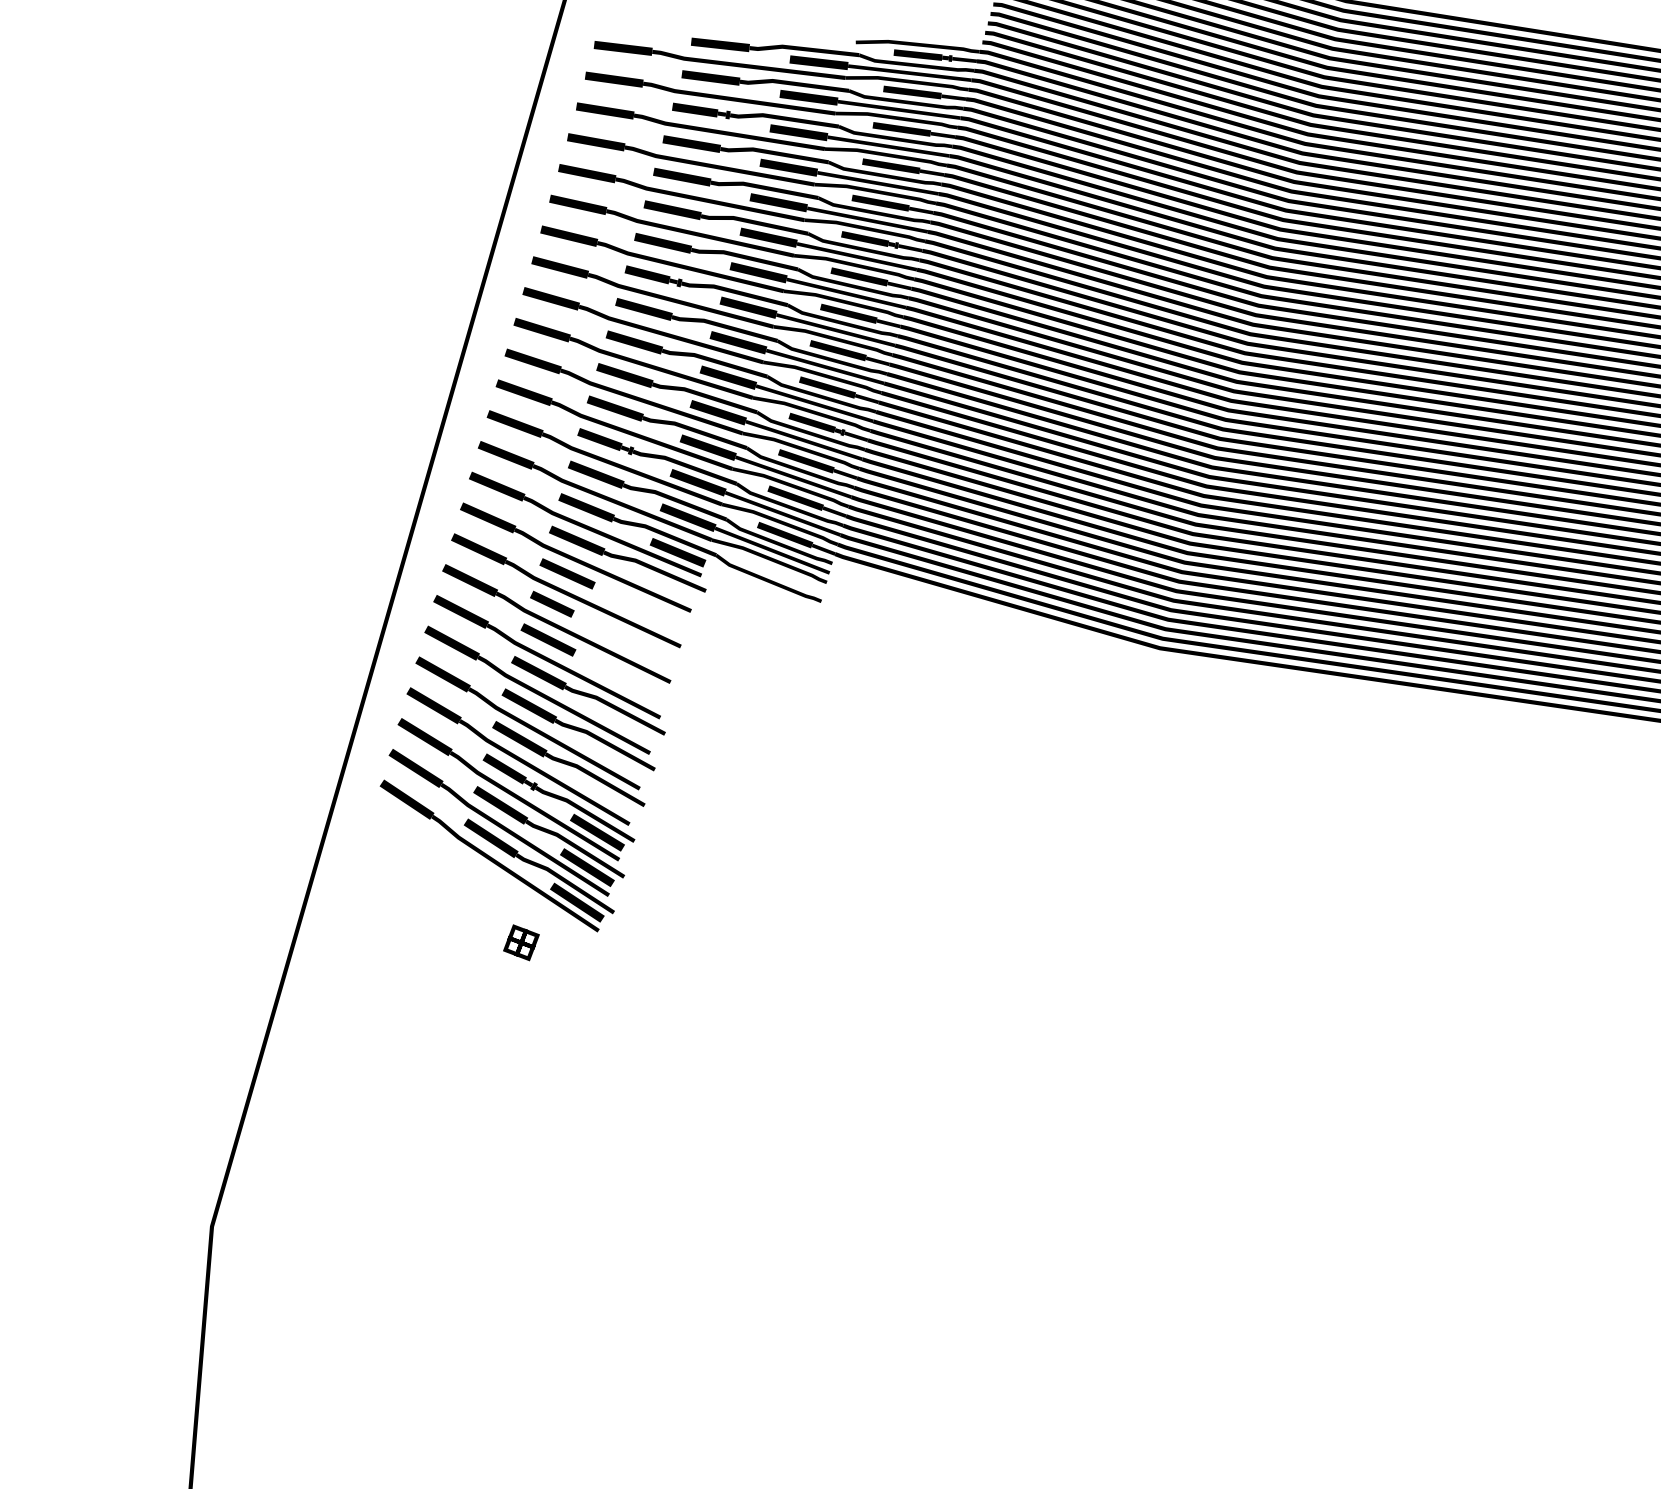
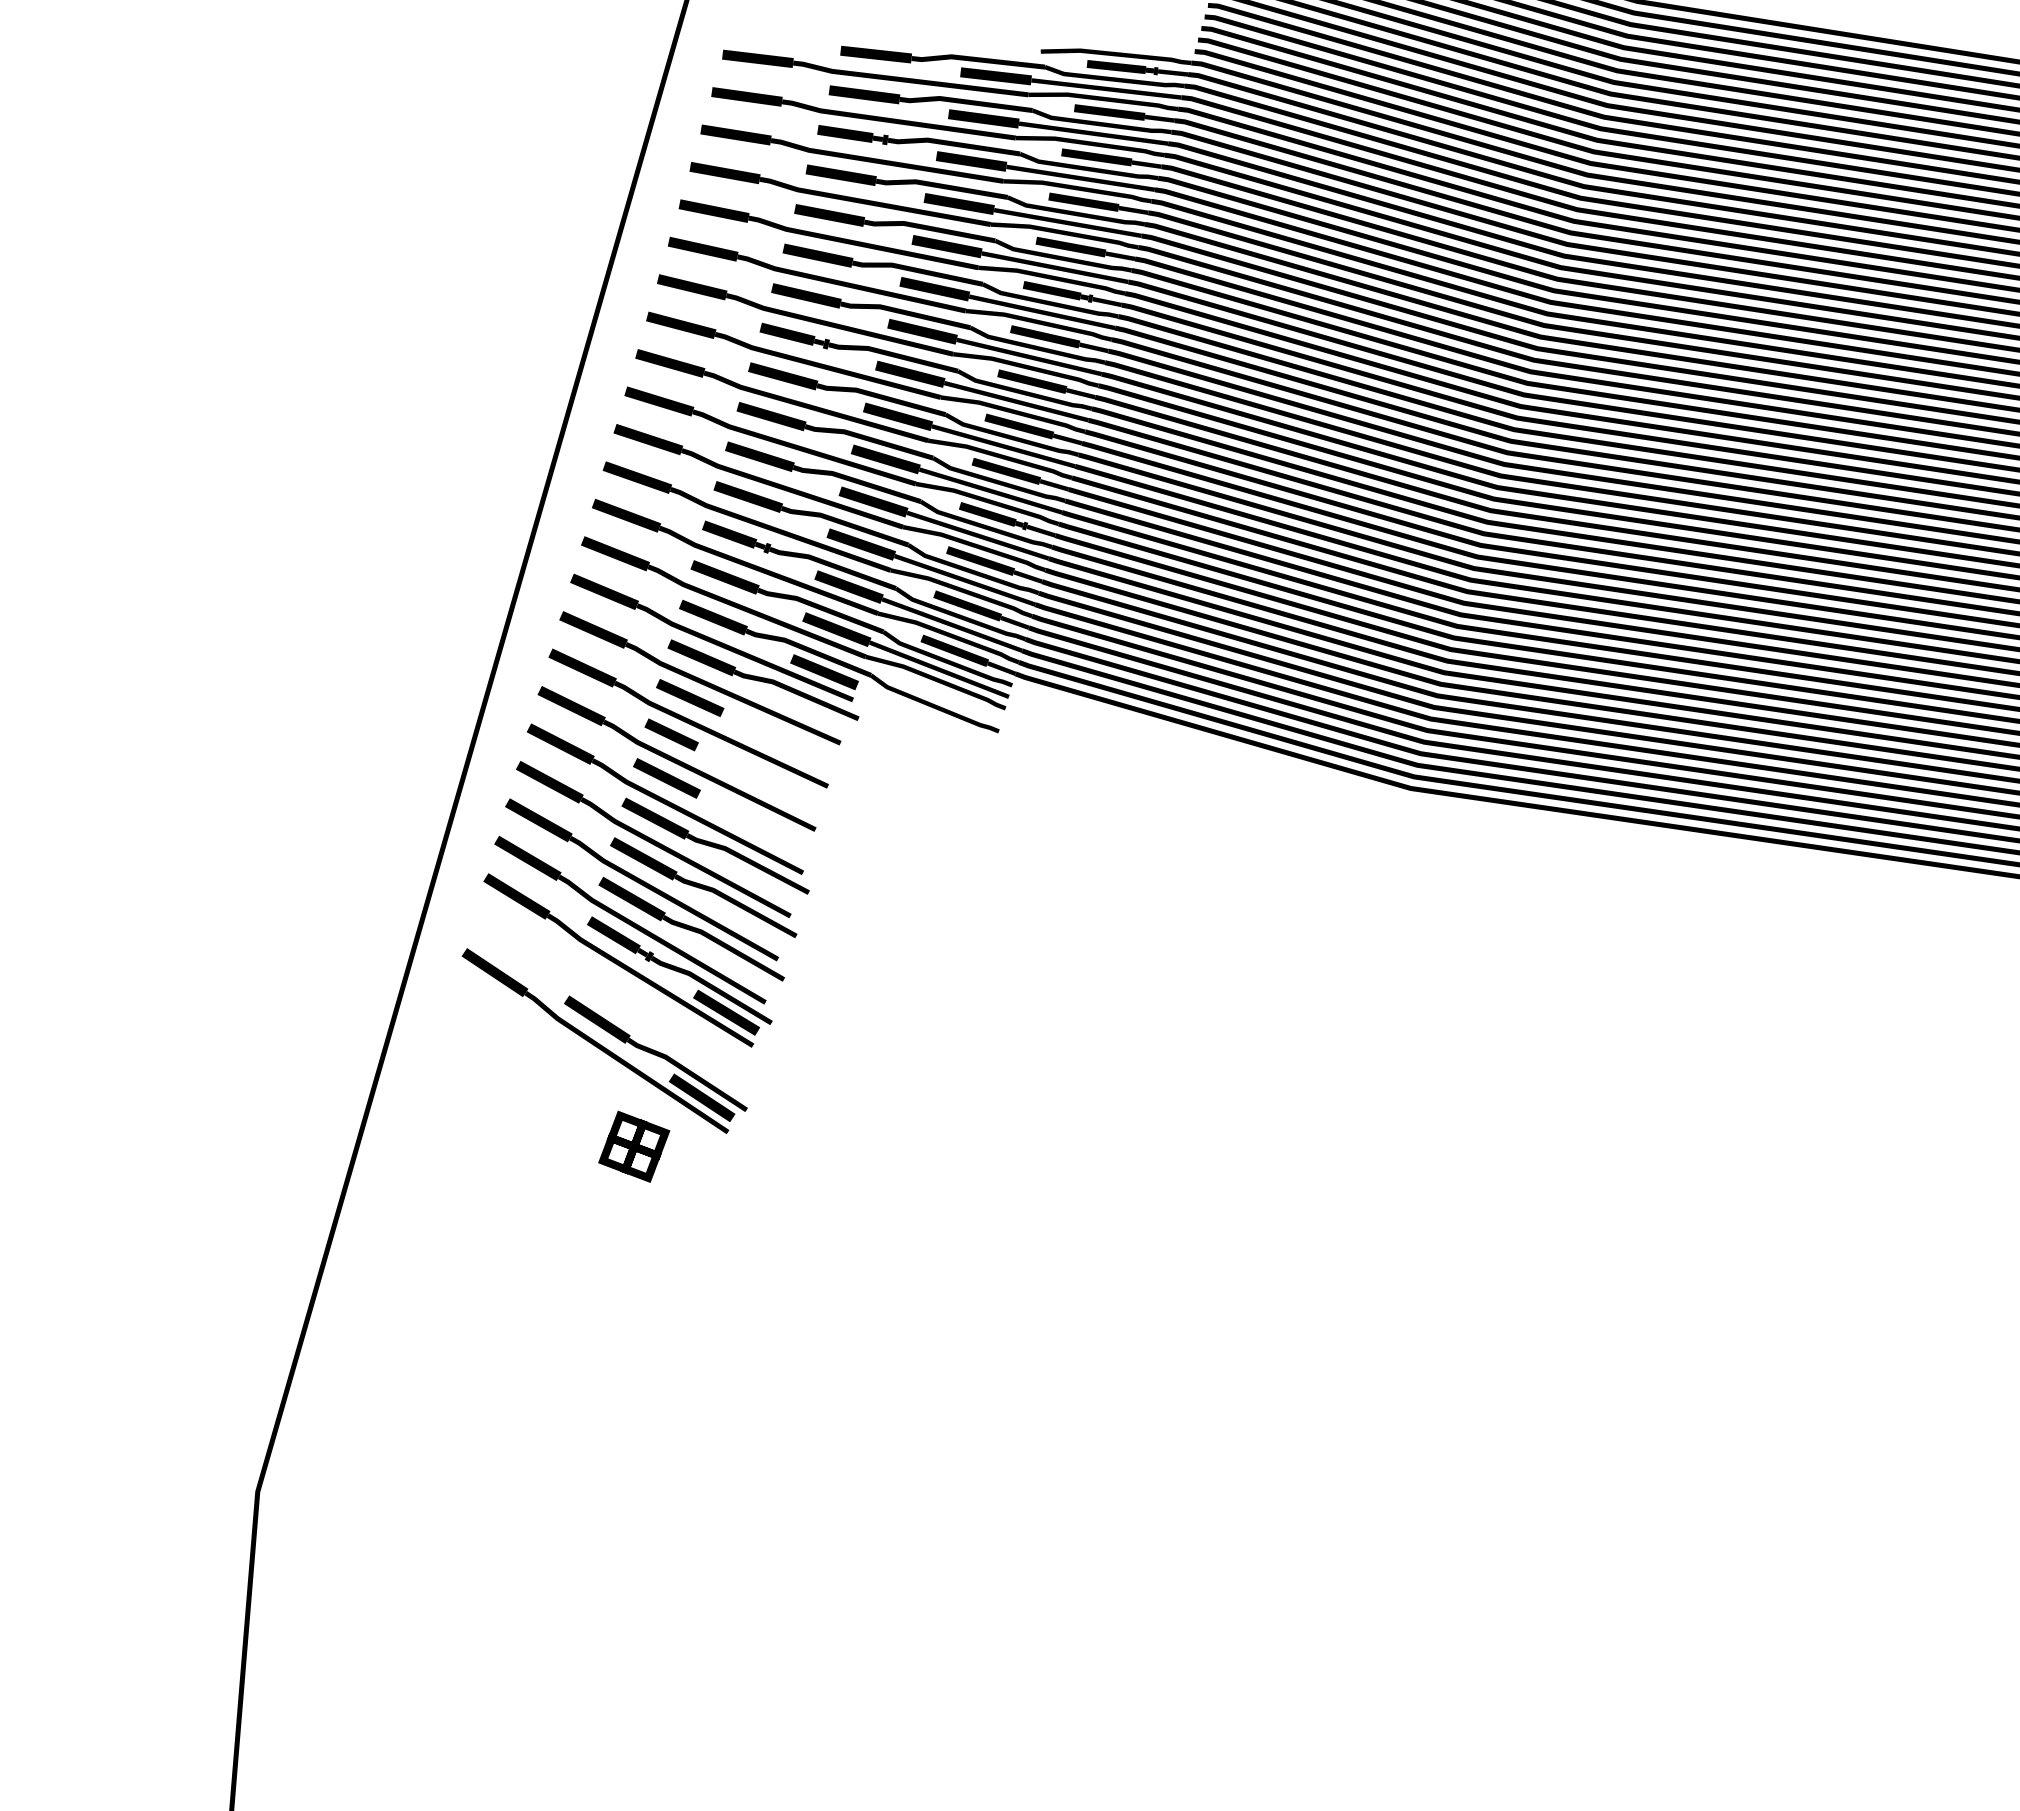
part: (506, 822) -> (616, 1000), removed
part: (520, 942) -> (633, 1146), size x1.6

